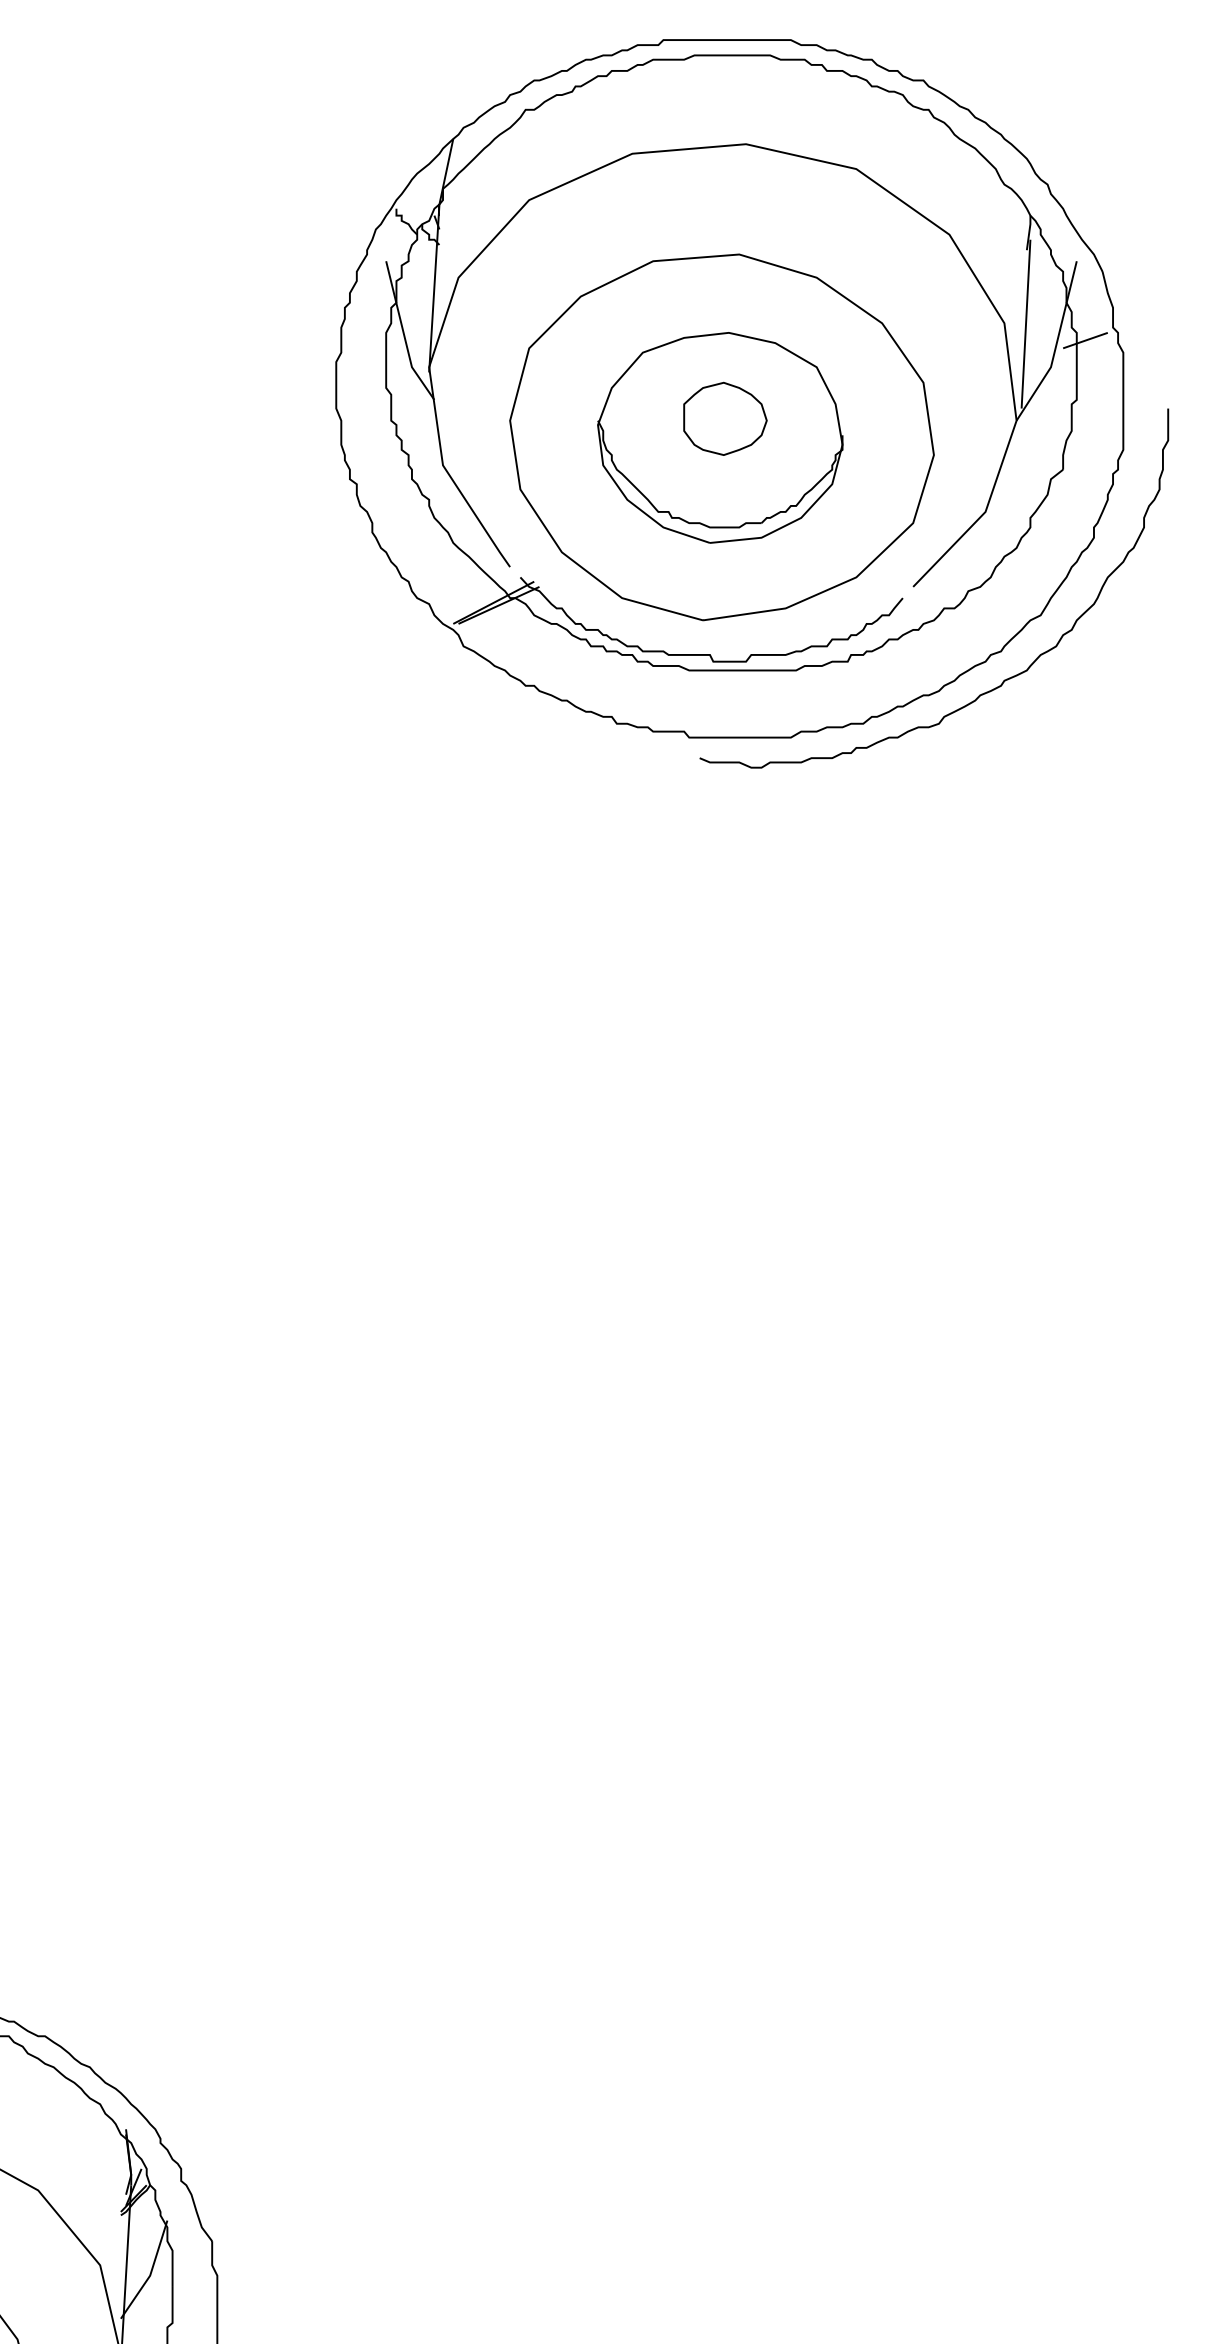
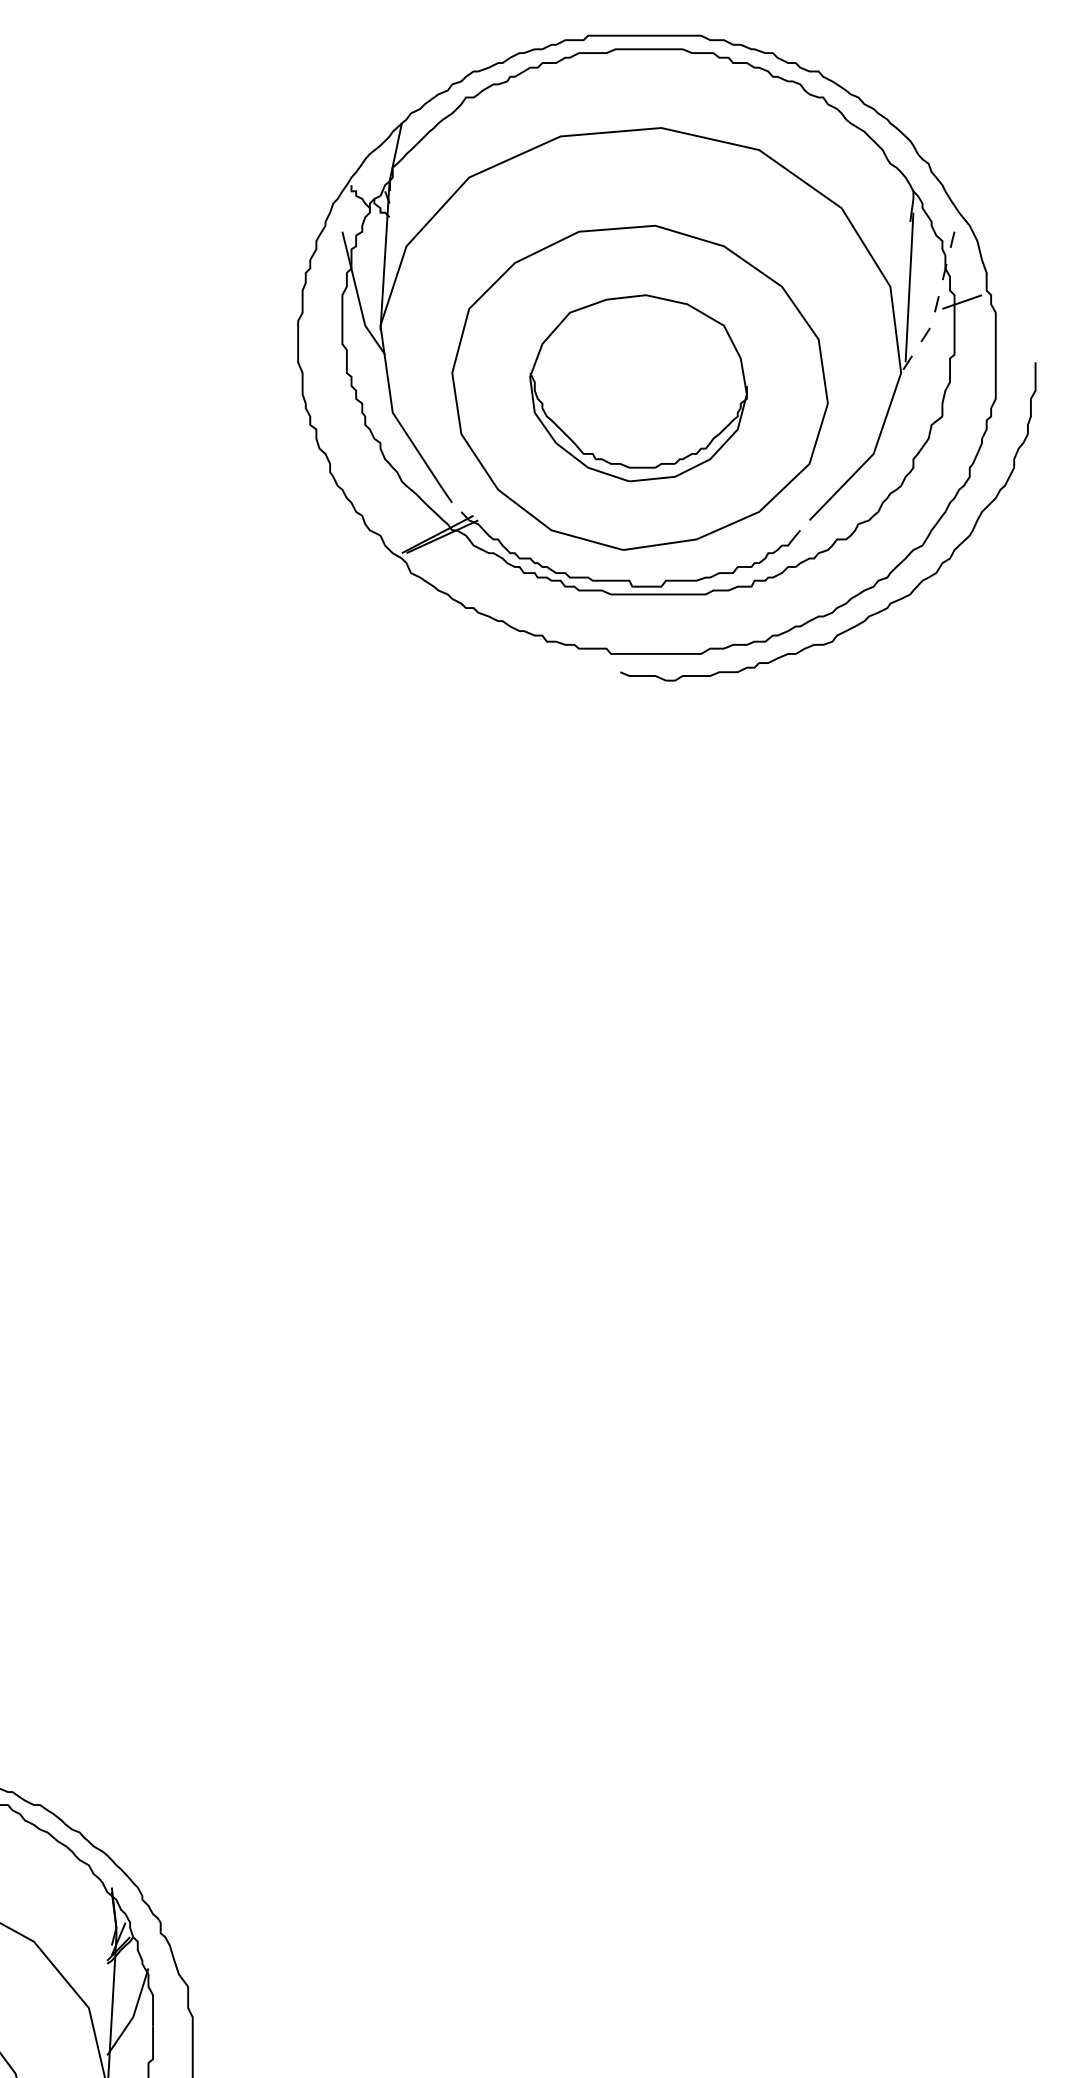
line: (1056, 346) -> (936, 307), solid -> dashed
part: (724, 418) -> (642, 371), removed

